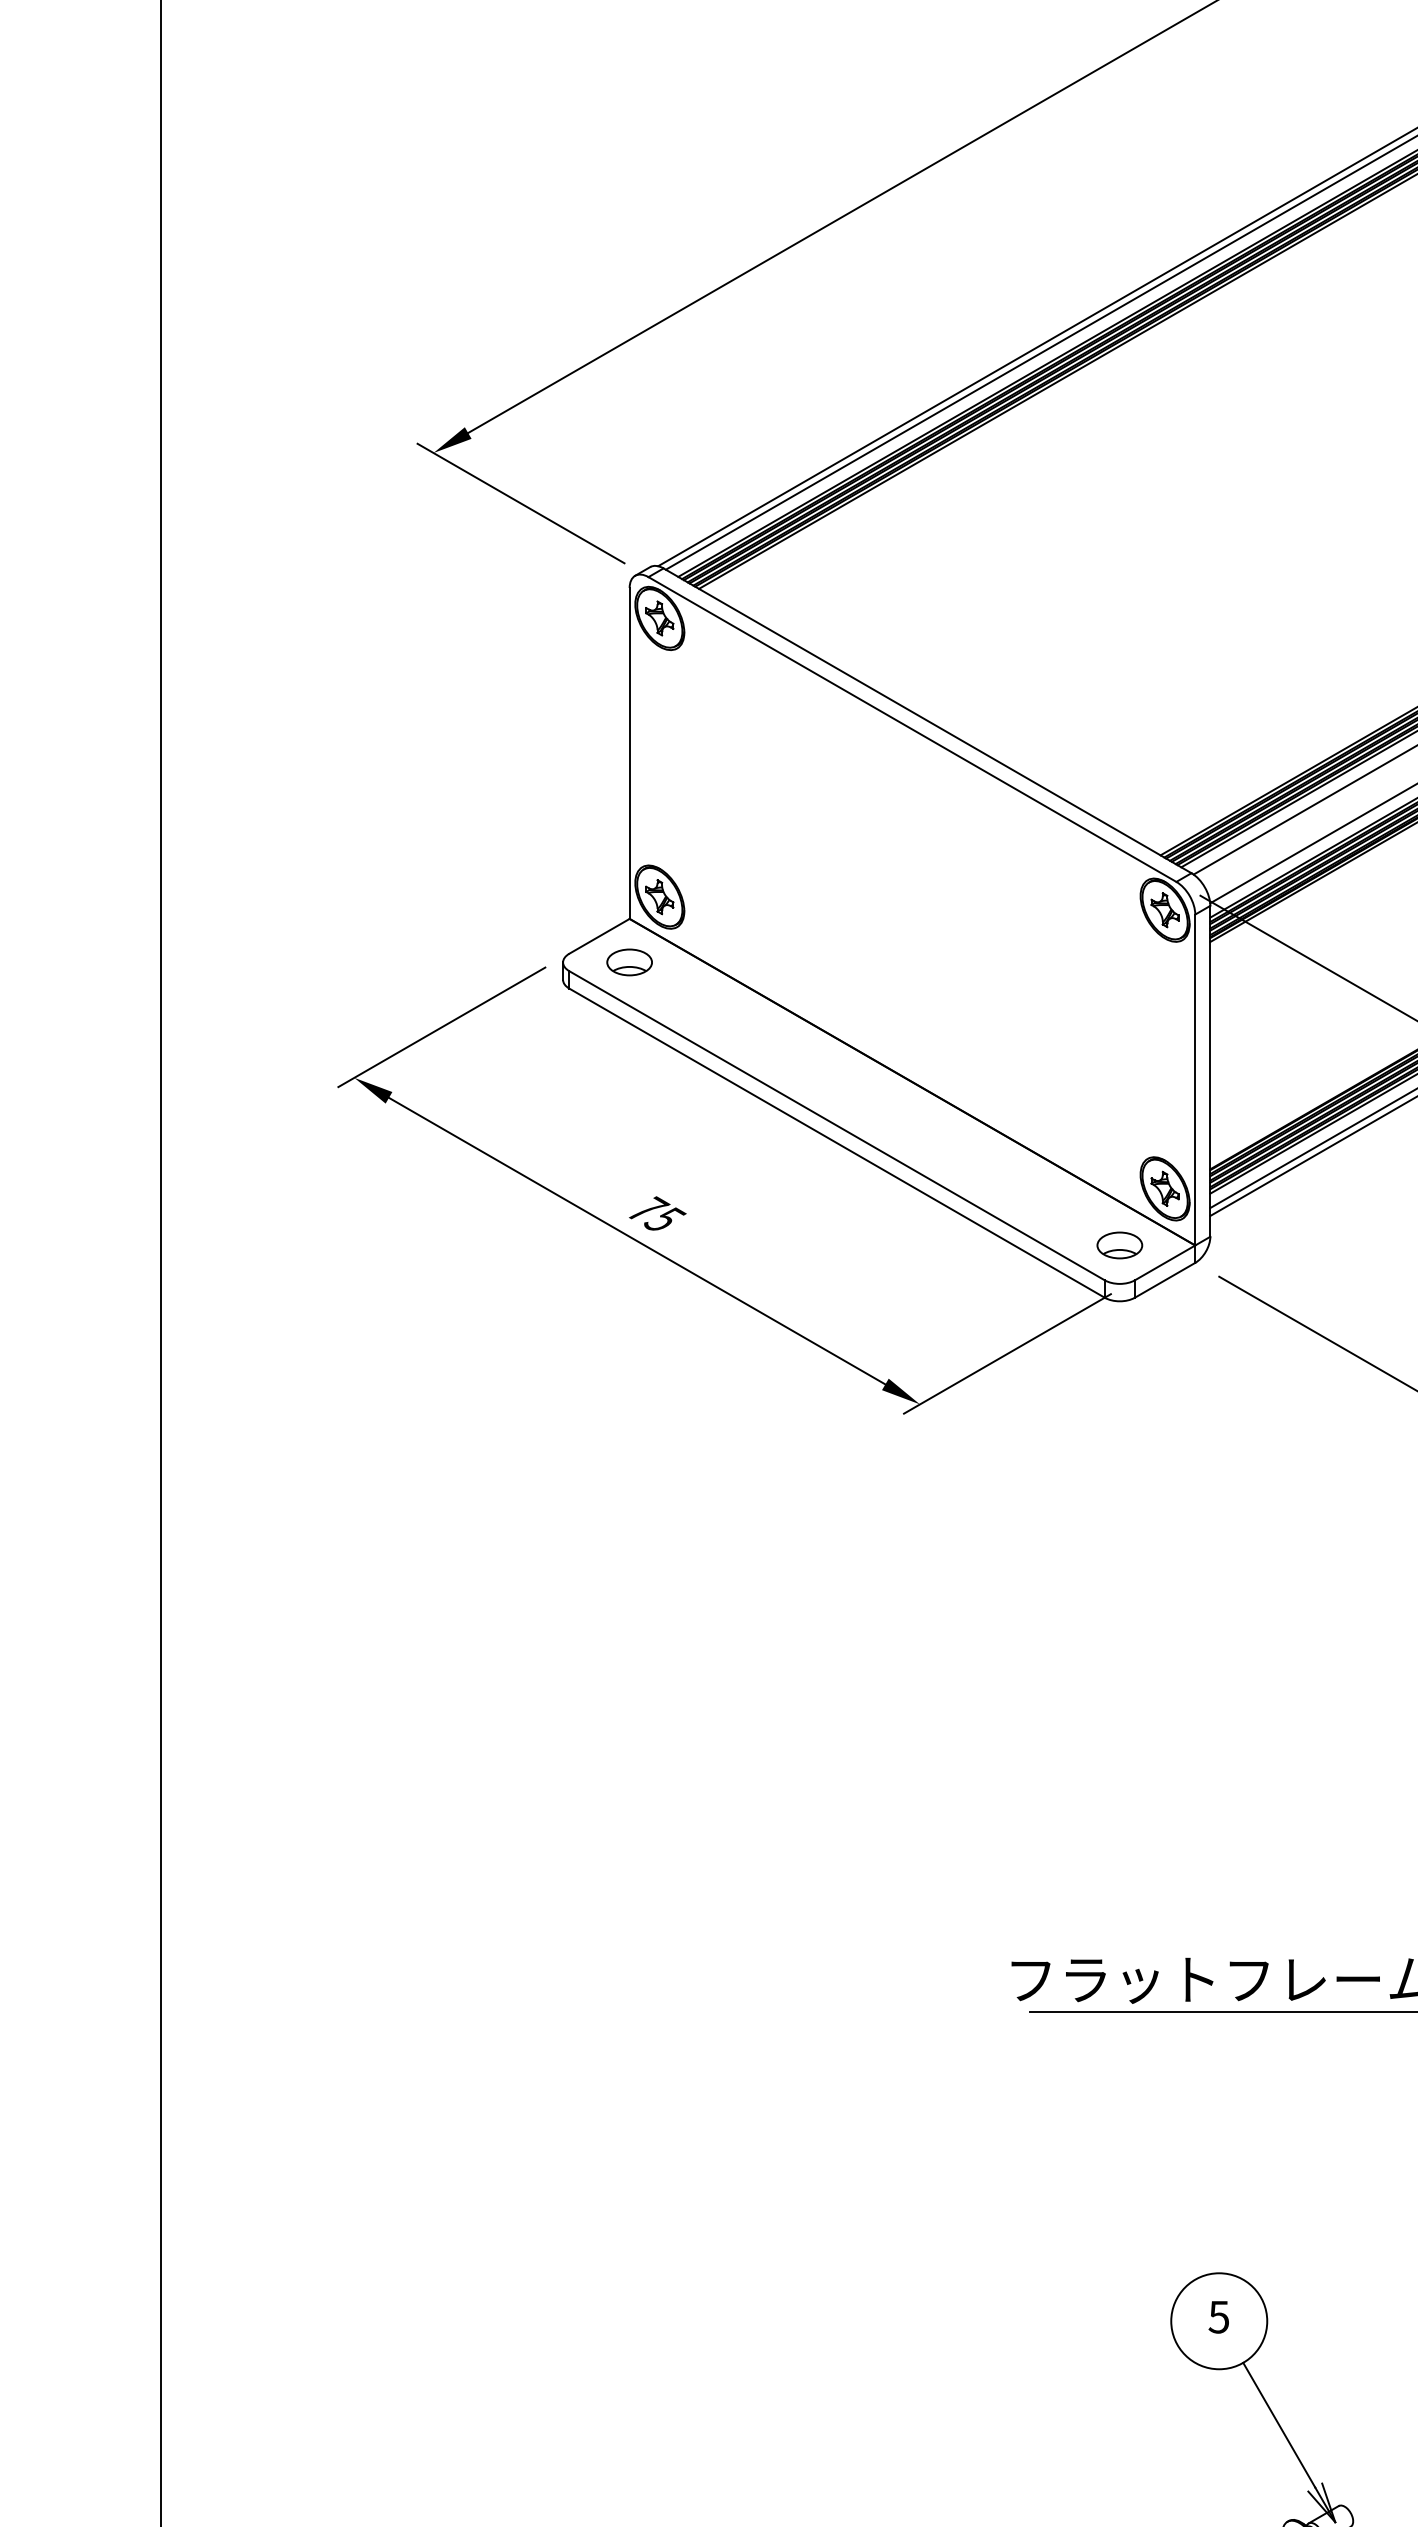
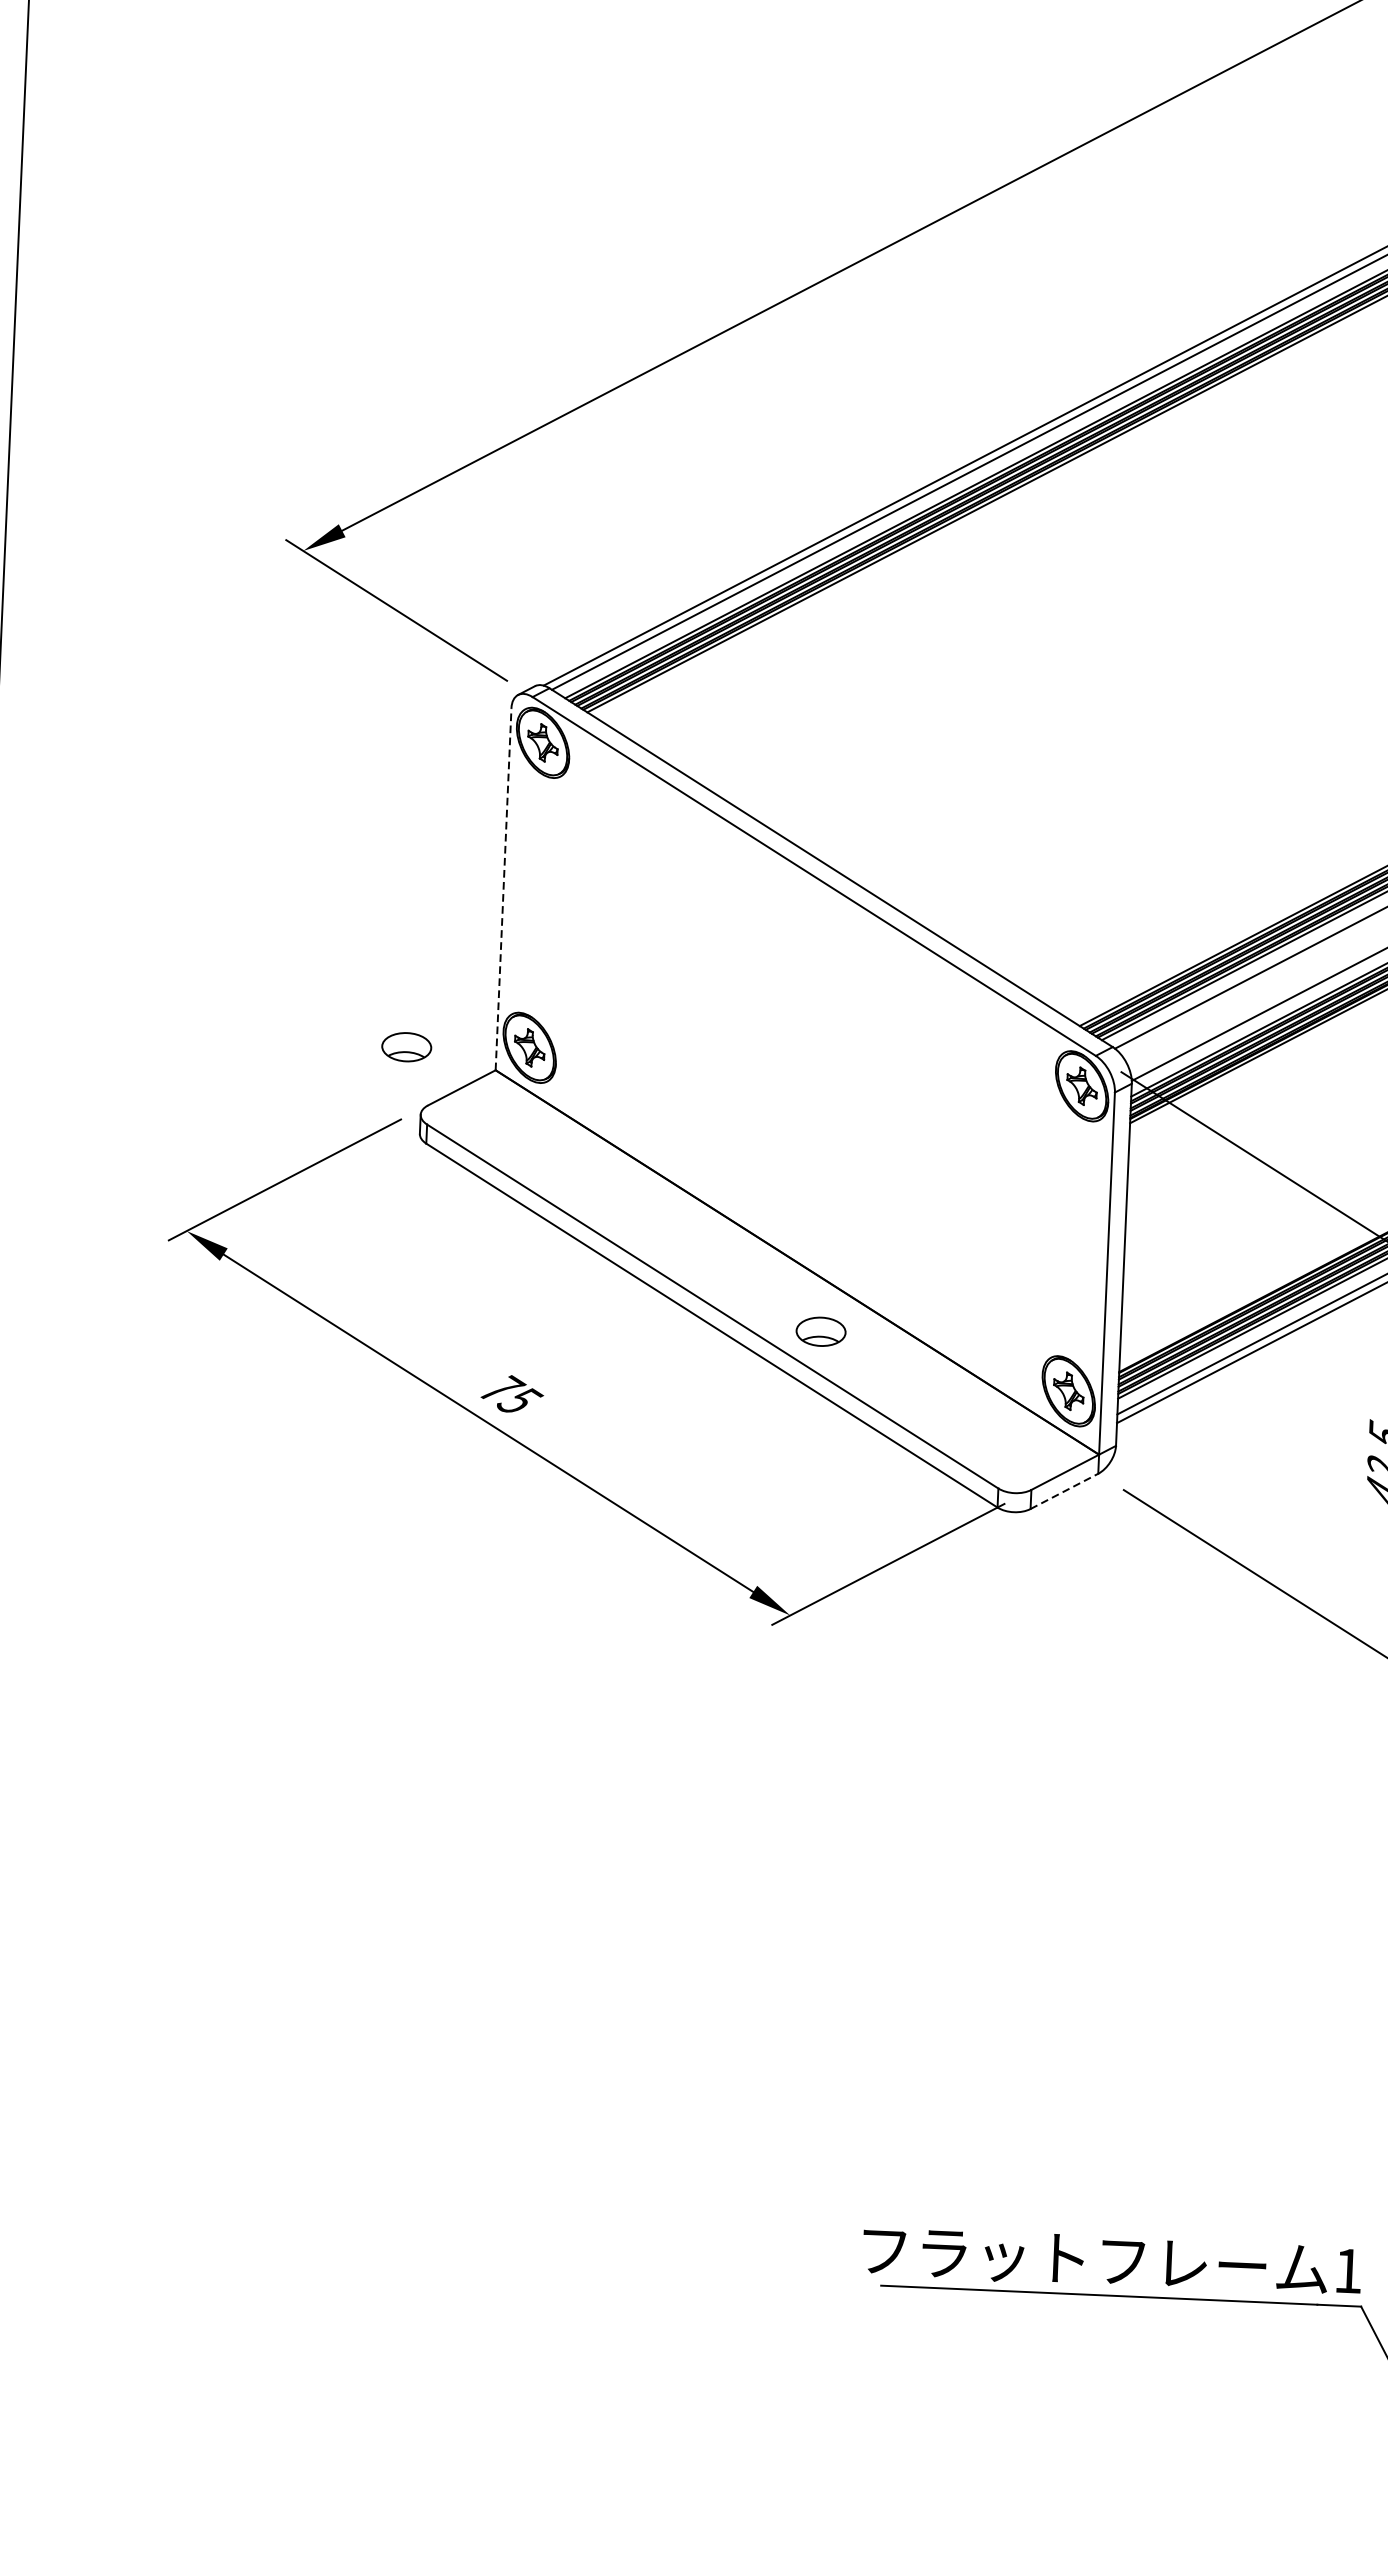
line: (629, 752) -> (503, 888), solid -> dashed
part: (629, 962) -> (406, 1047), moved
part: (1119, 1245) -> (820, 1331), moved
line: (1165, 1280) -> (1064, 1491), solid -> dashed

